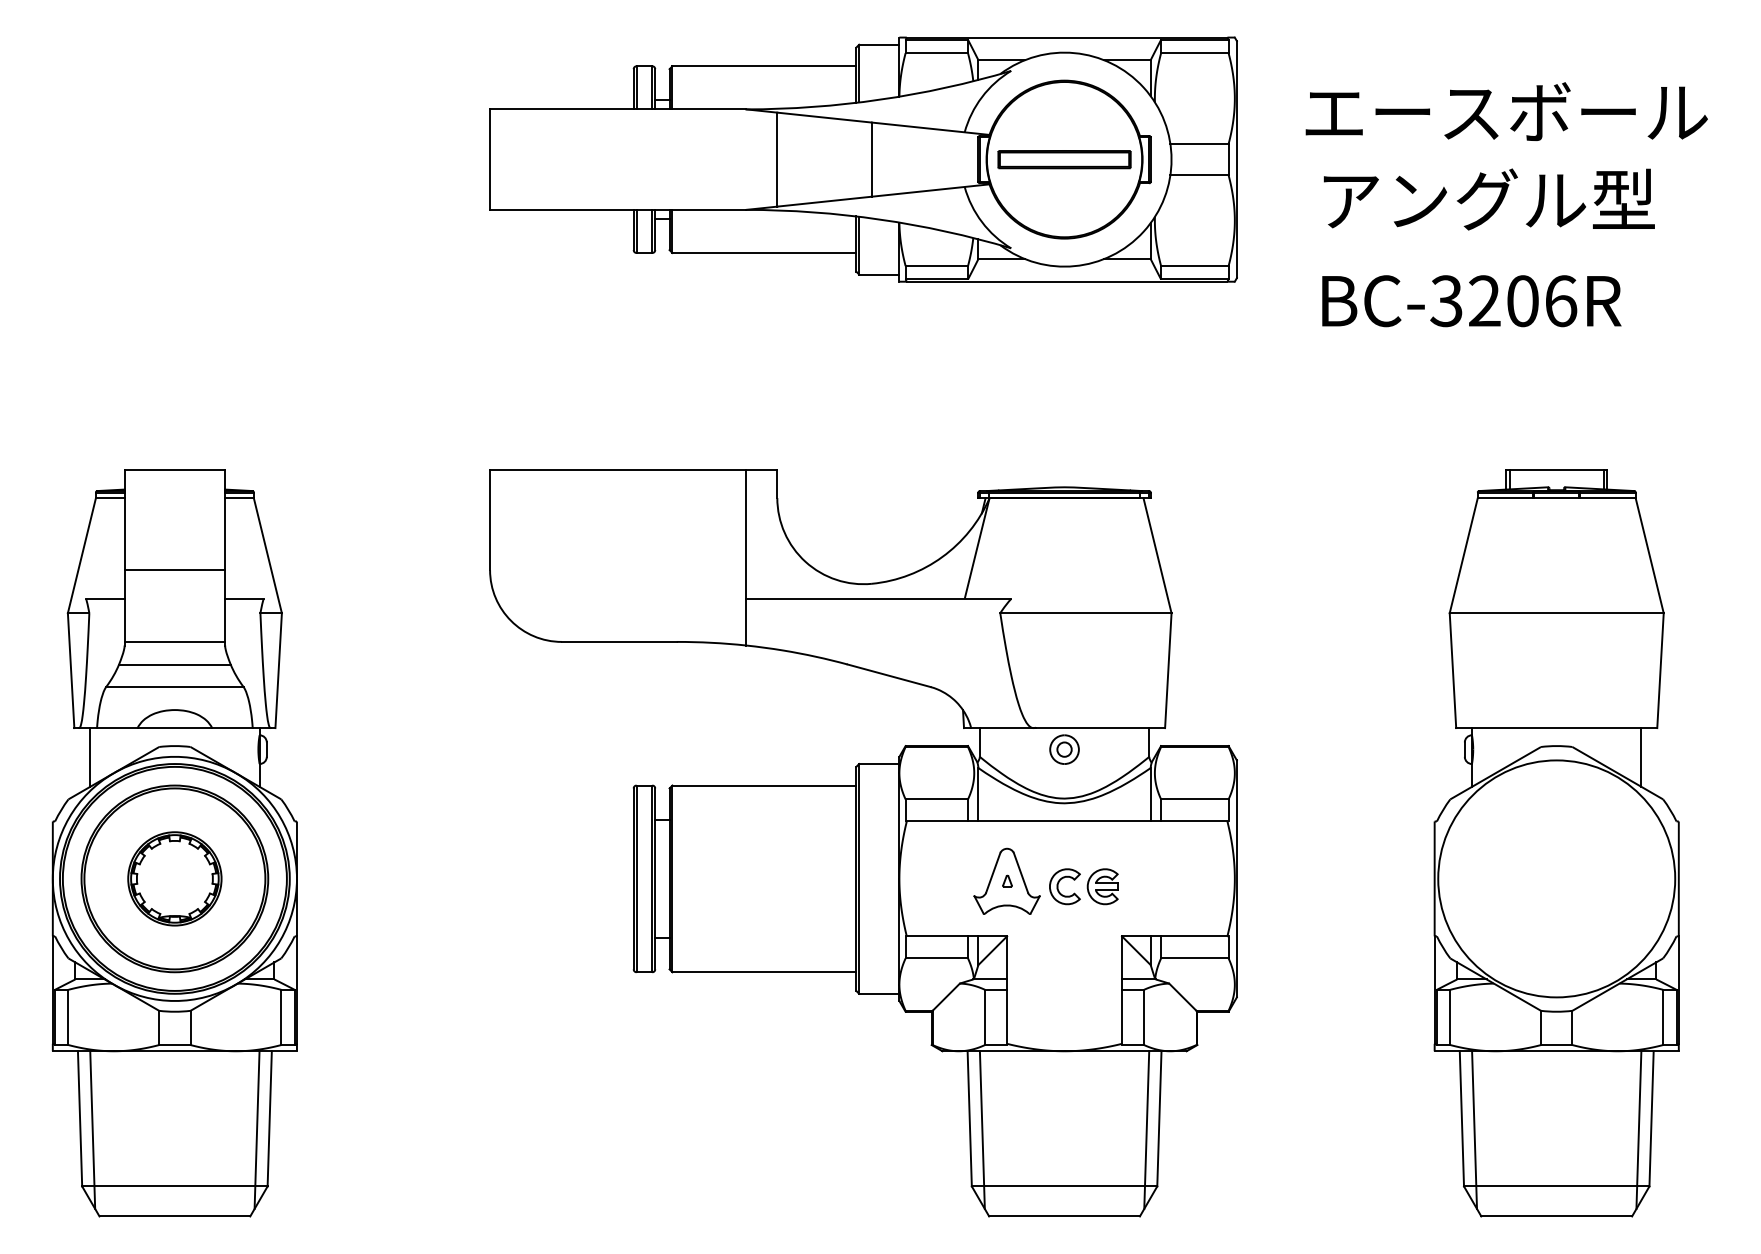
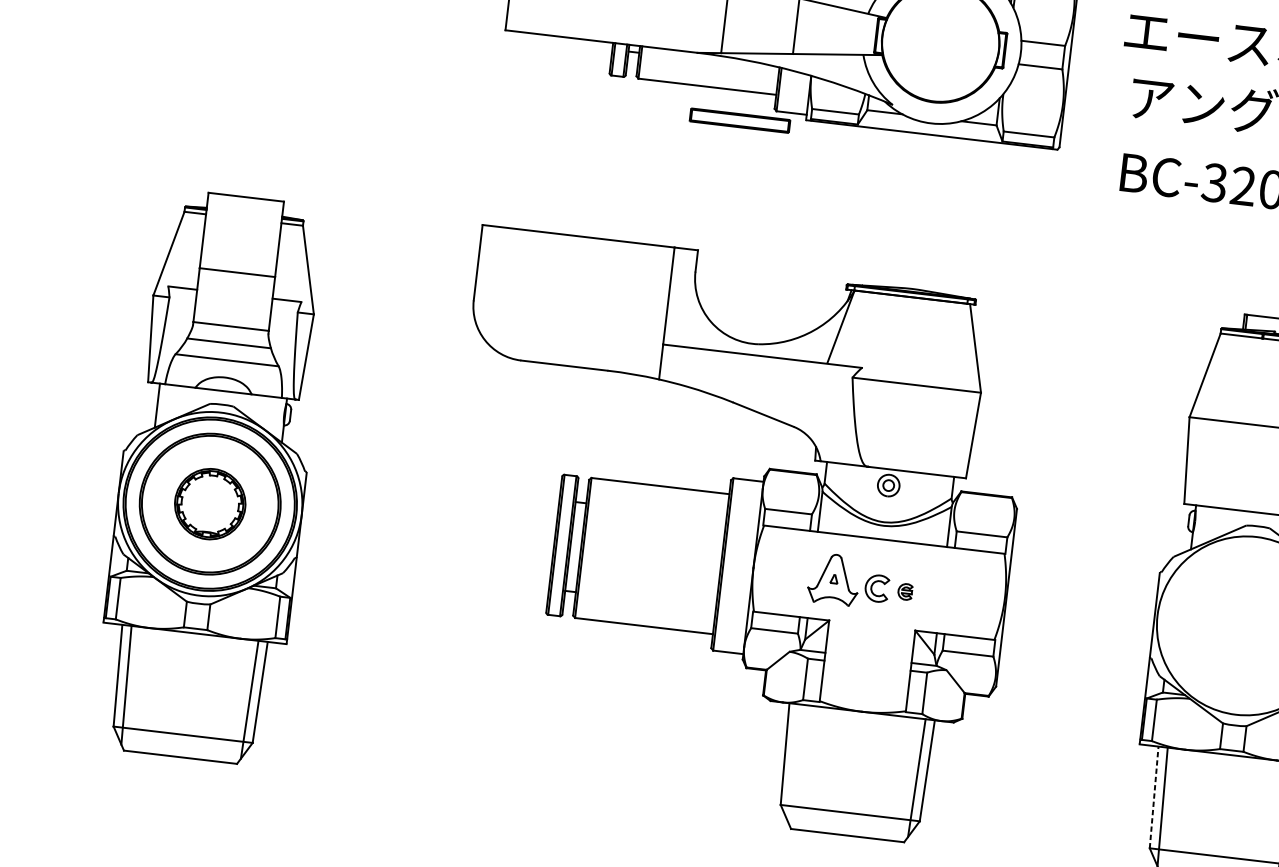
part: (1064, 159) -> (739, 120), moved
part: (1102, 886) -> (905, 591), size x0.6
line: (1461, 1118) -> (1153, 797), solid -> dashed
line: (981, 1129) -> (792, 763), removed

